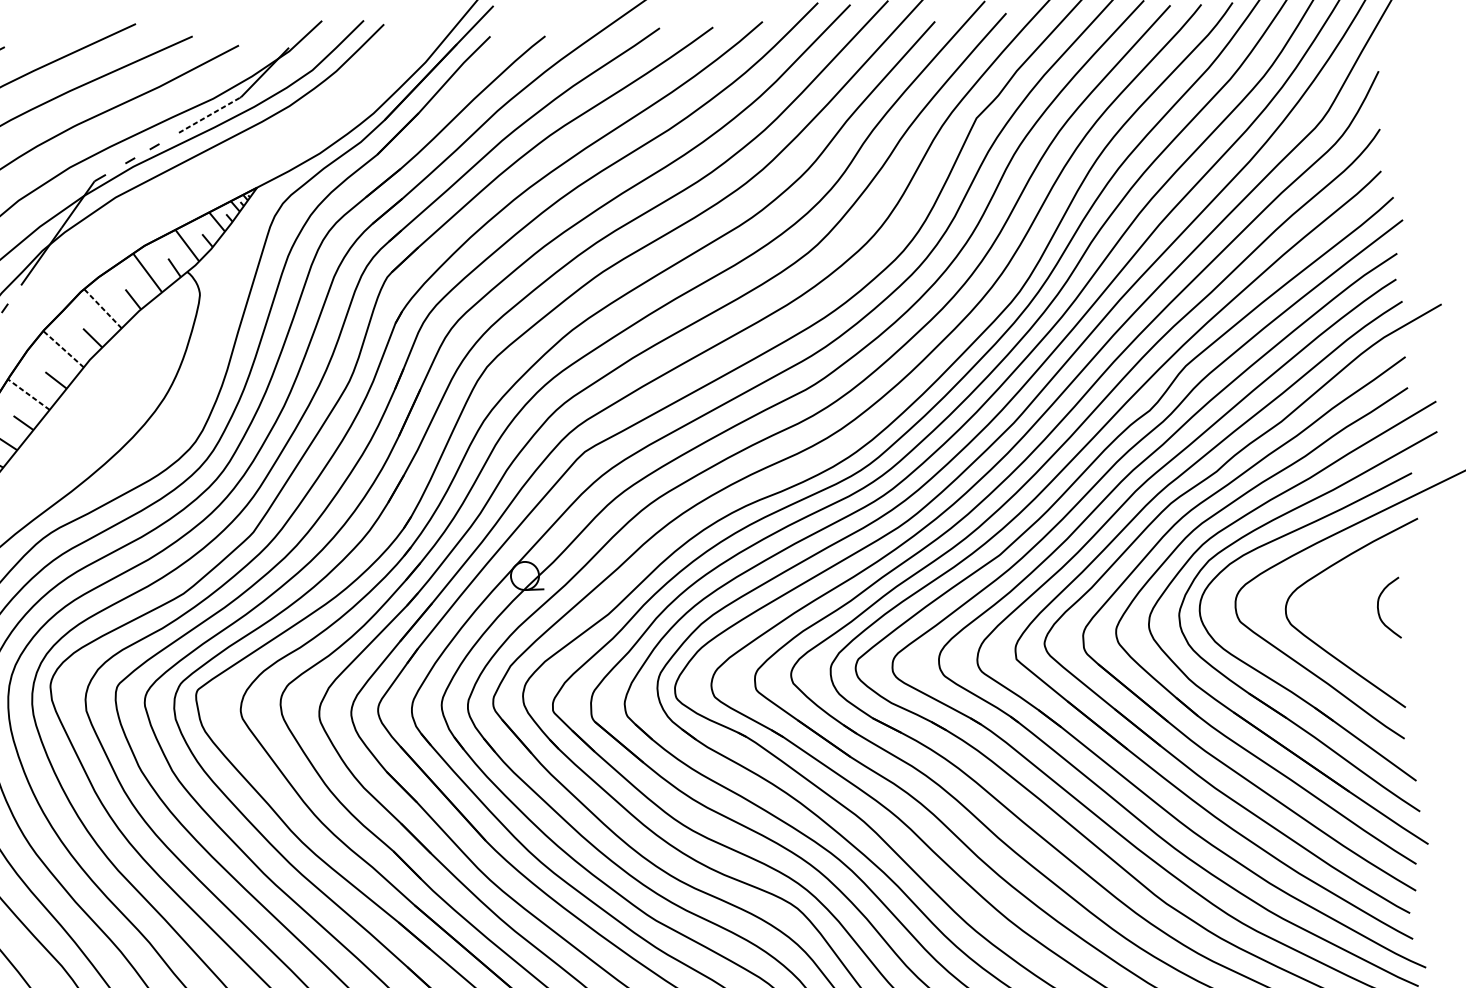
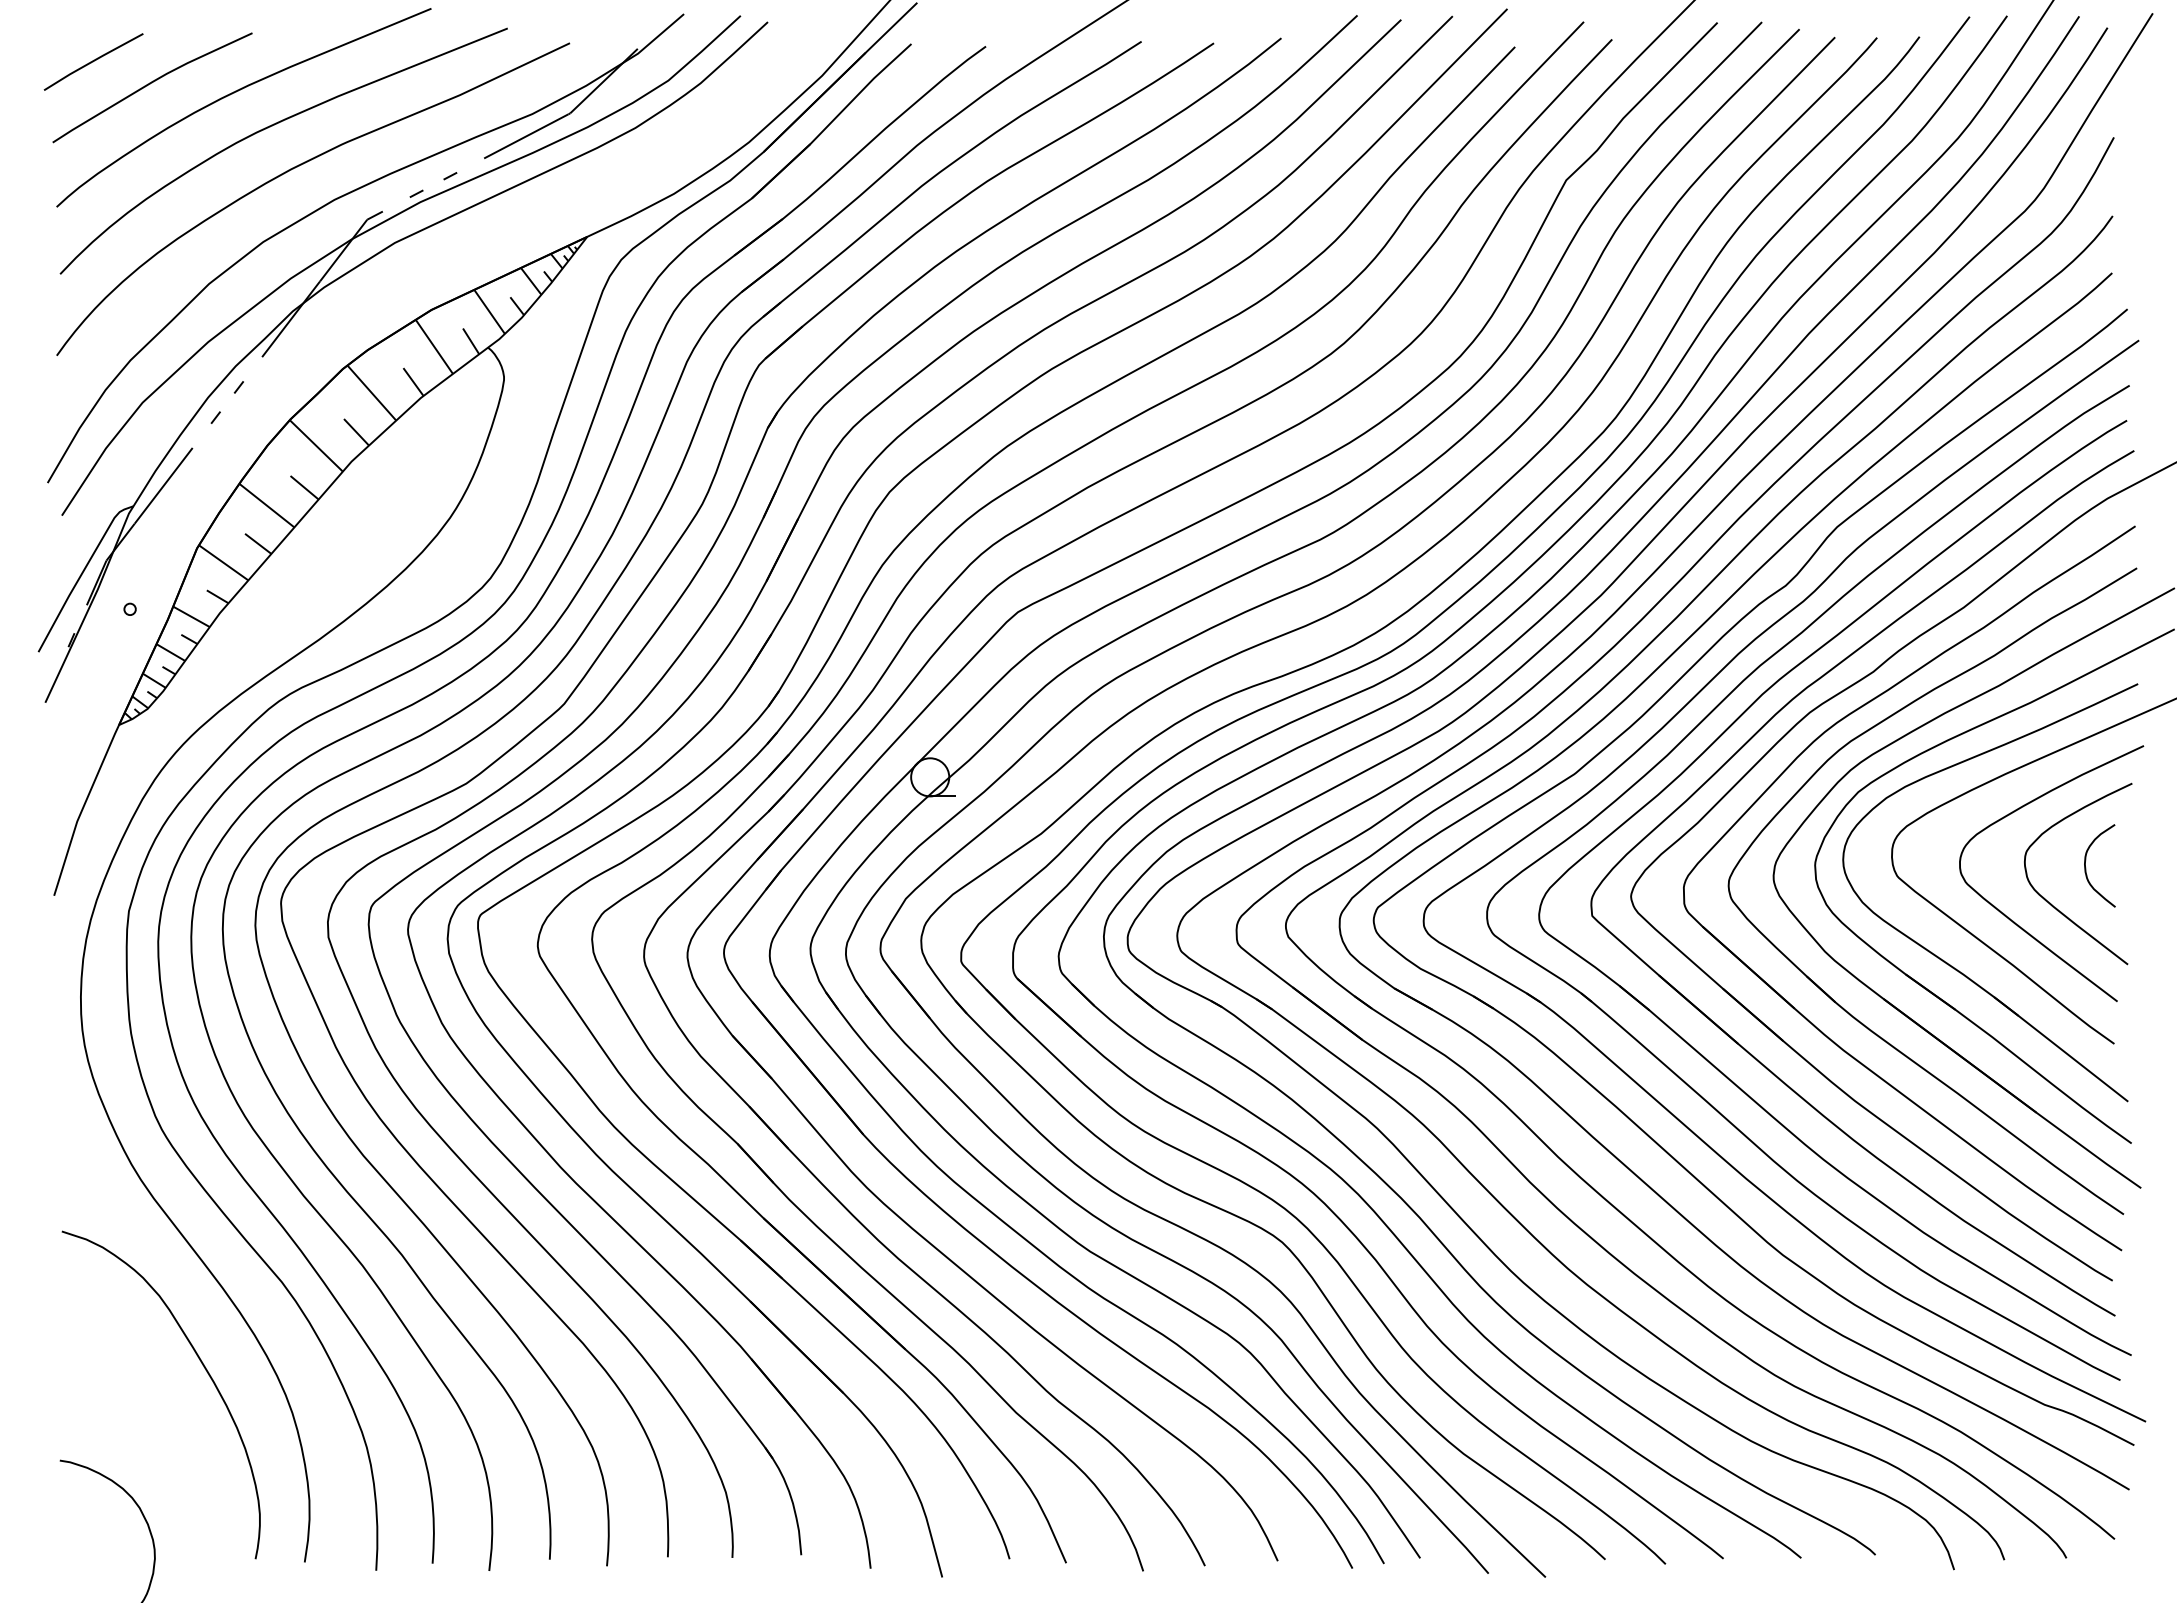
line: (209, 115) -> (526, 136), dashed -> solid
line: (102, 309) -> (371, 393), dashed -> solid
line: (63, 348) -> (316, 445), dashed -> solid
line: (28, 394) -> (266, 505), dashed -> solid
curve: (1353, 636) -> (2050, 902), added

